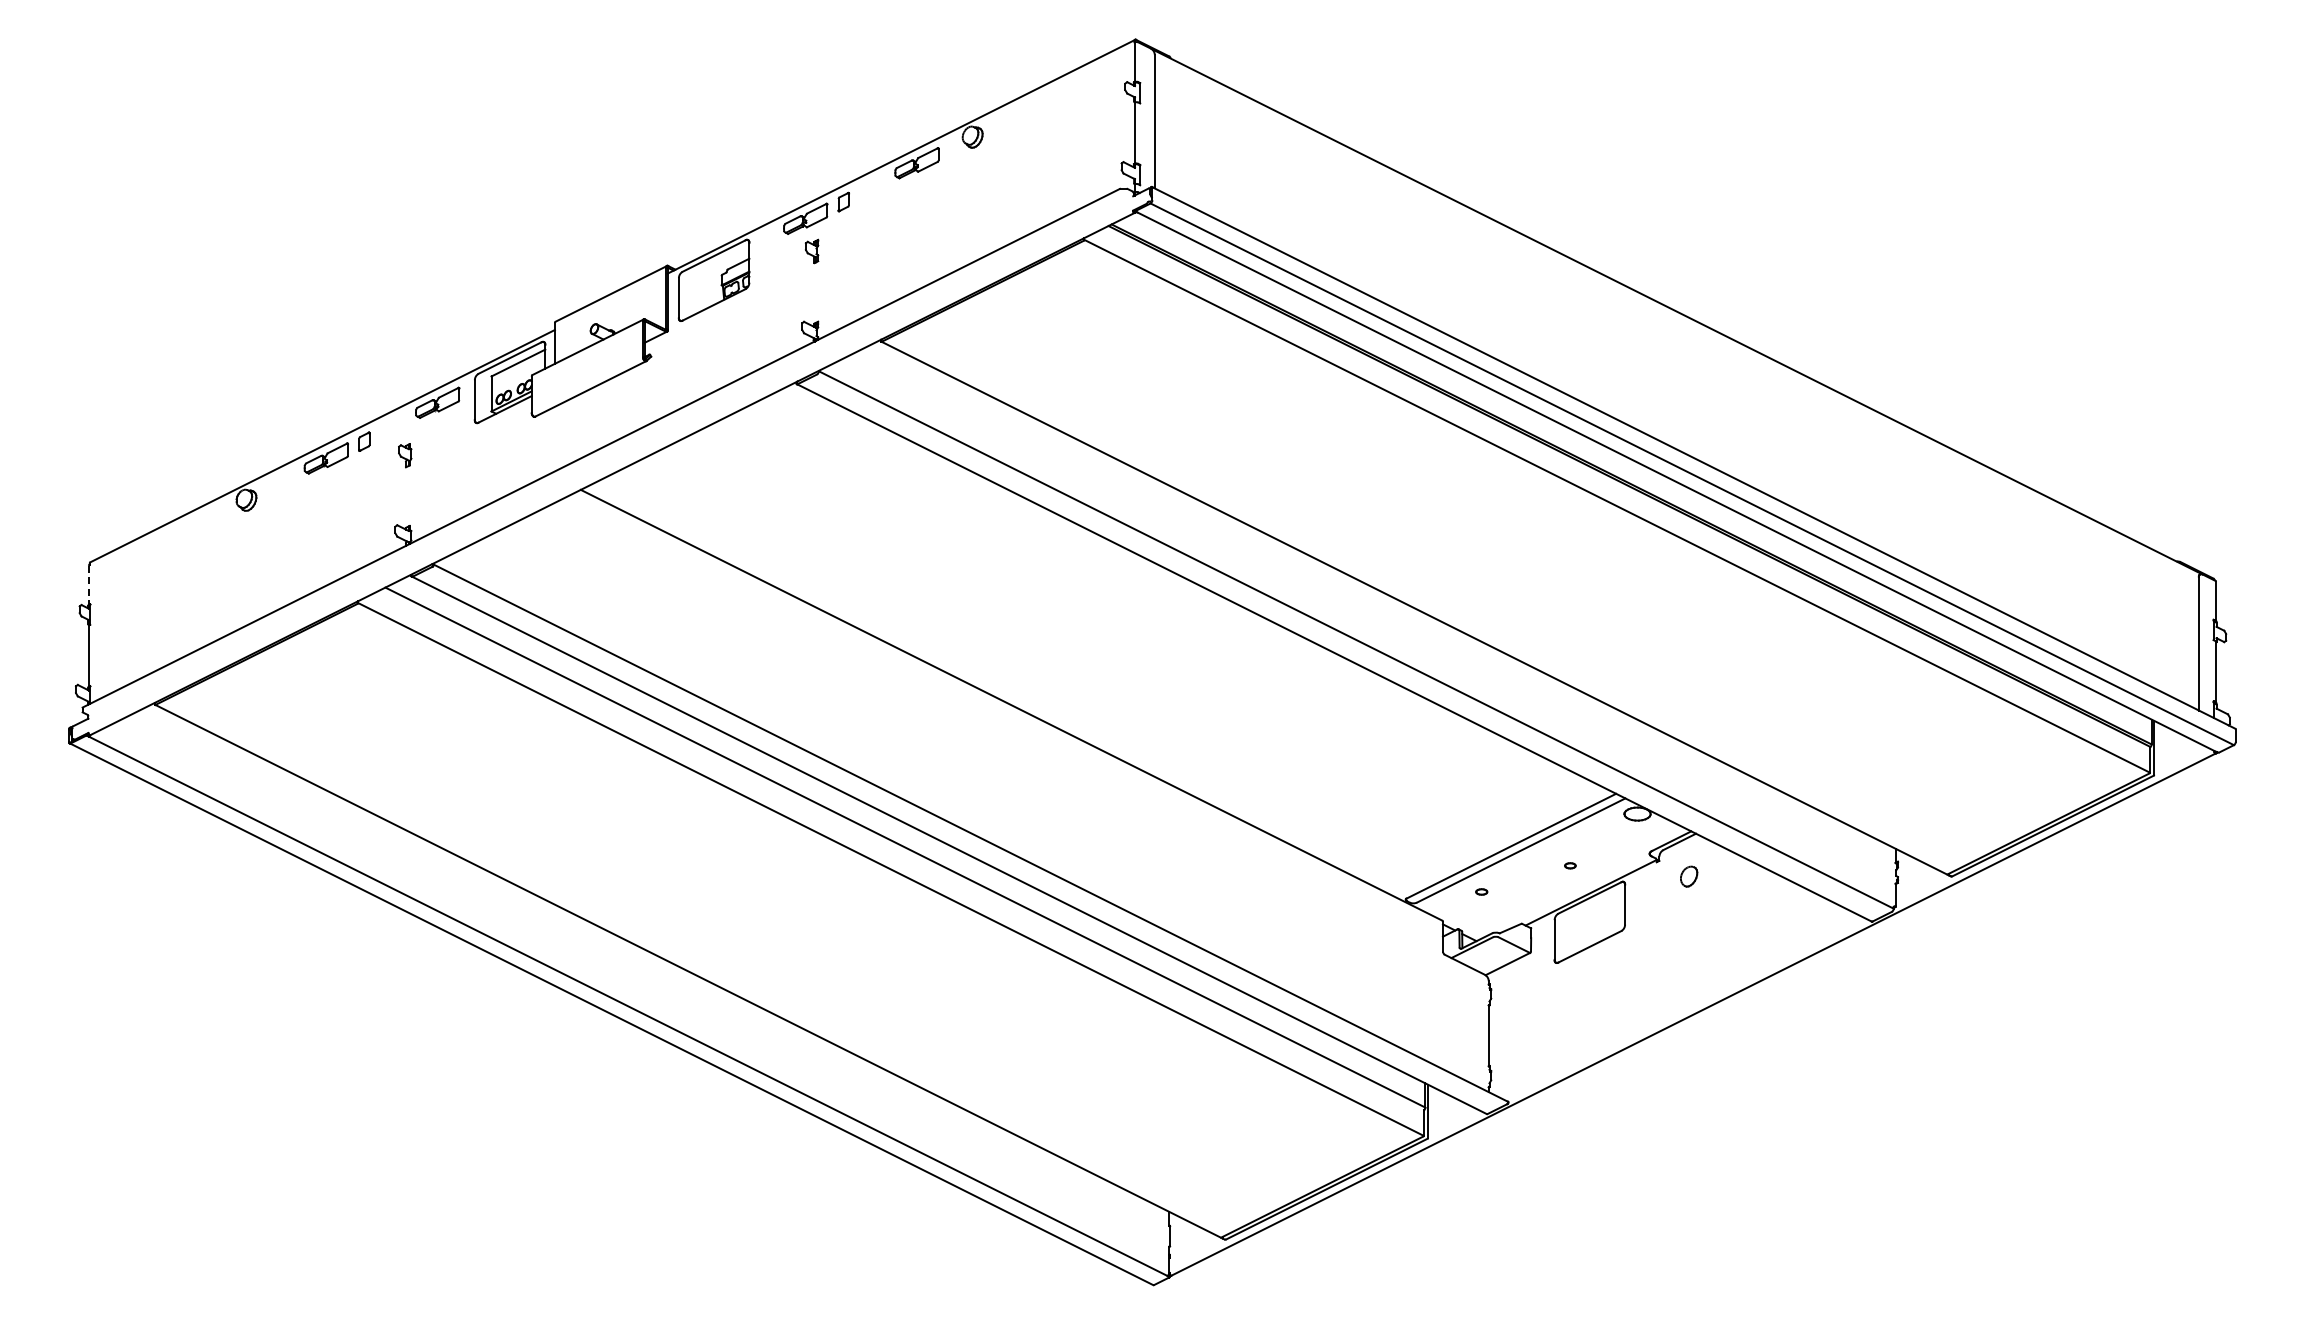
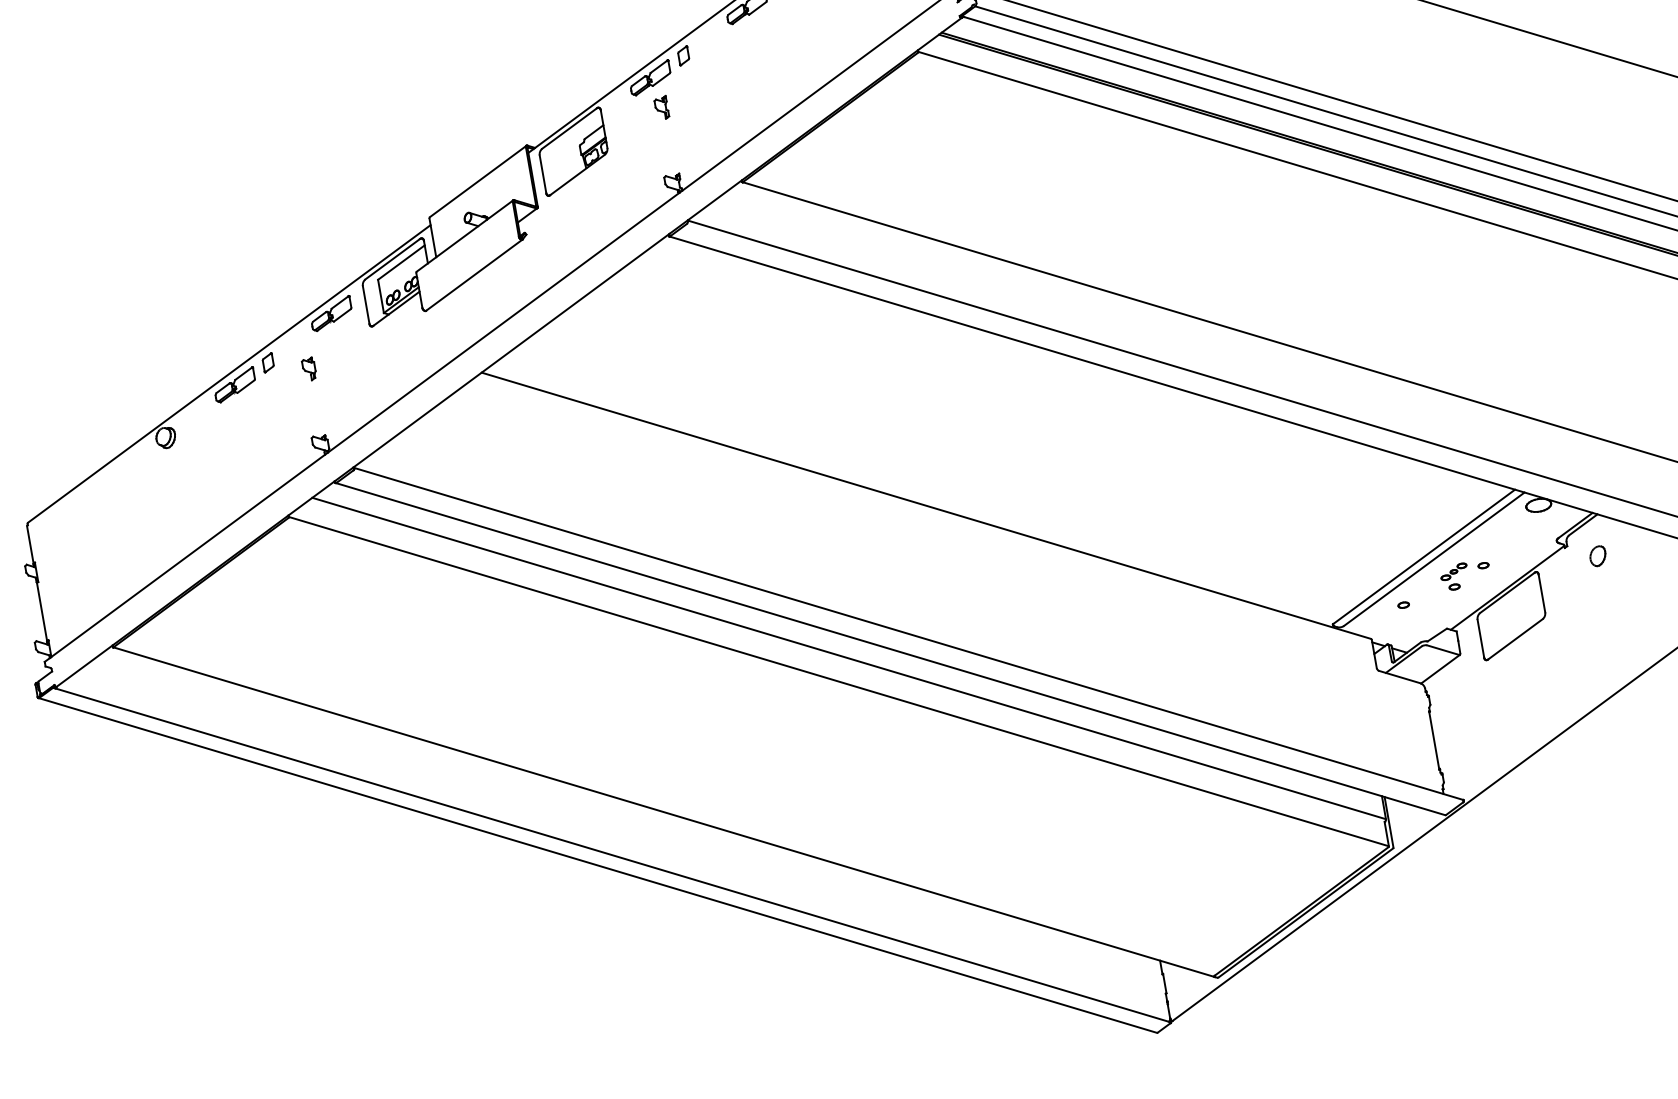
line: (88, 585) -> (30, 545), dashed -> solid
part: (1538, 872) -> (1454, 577), added

